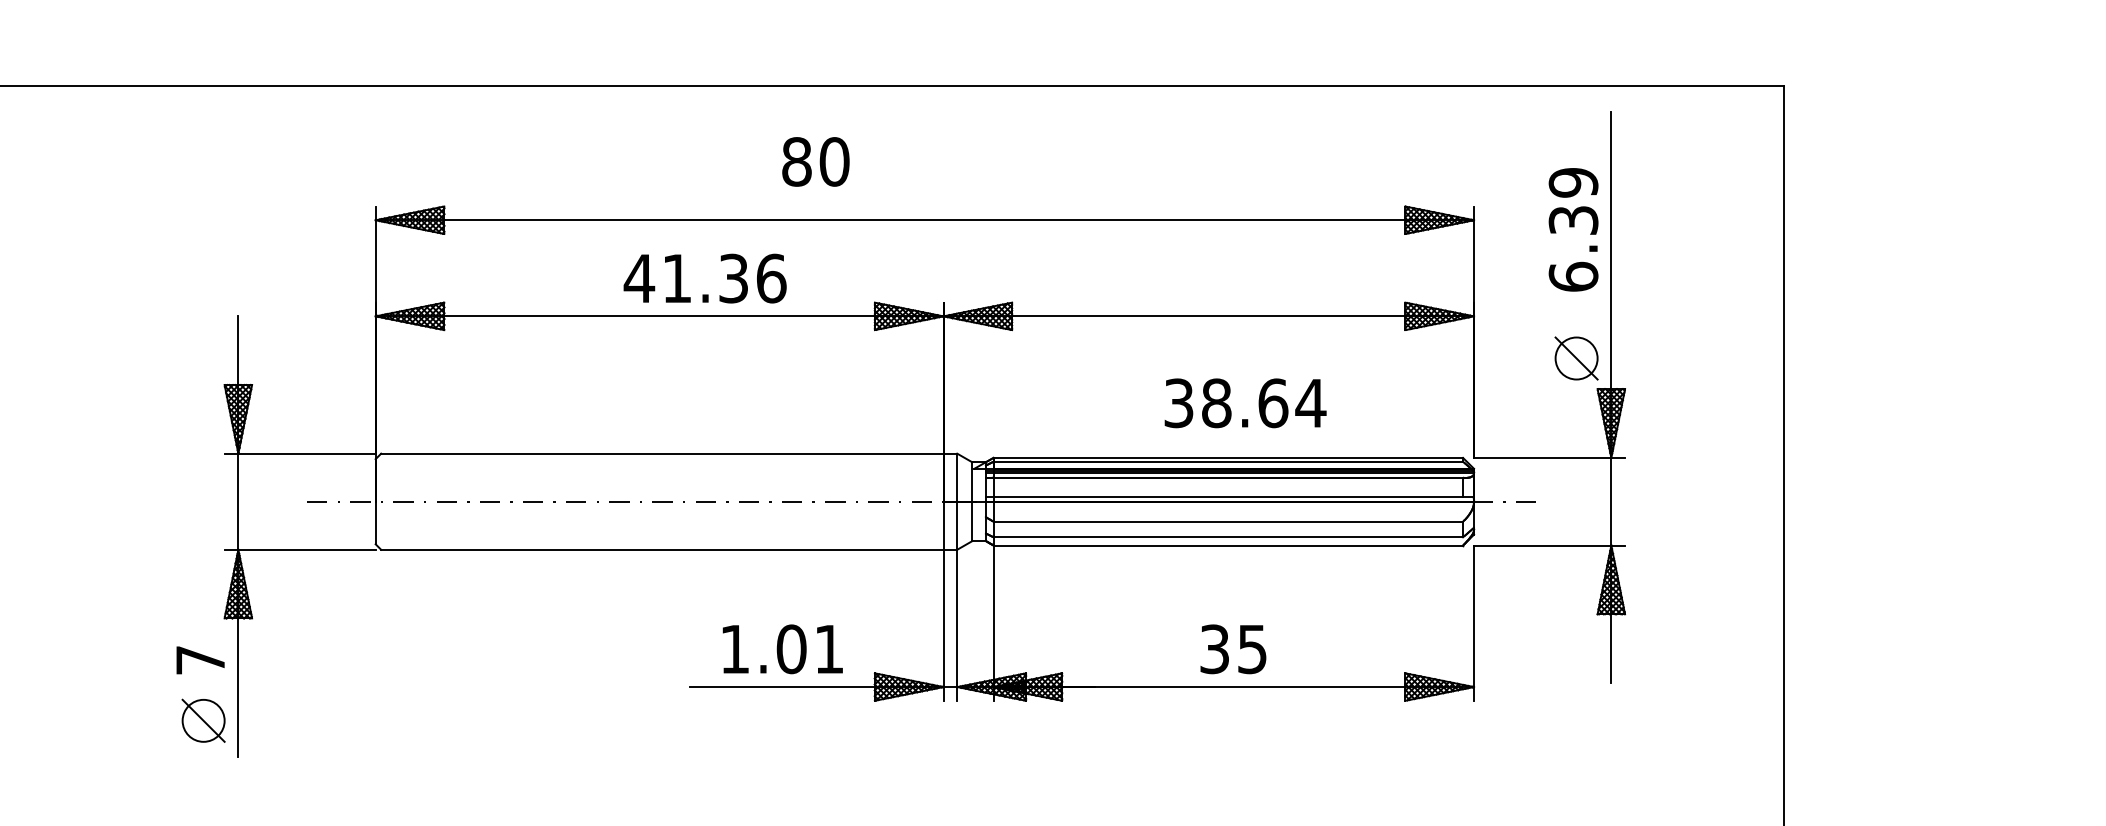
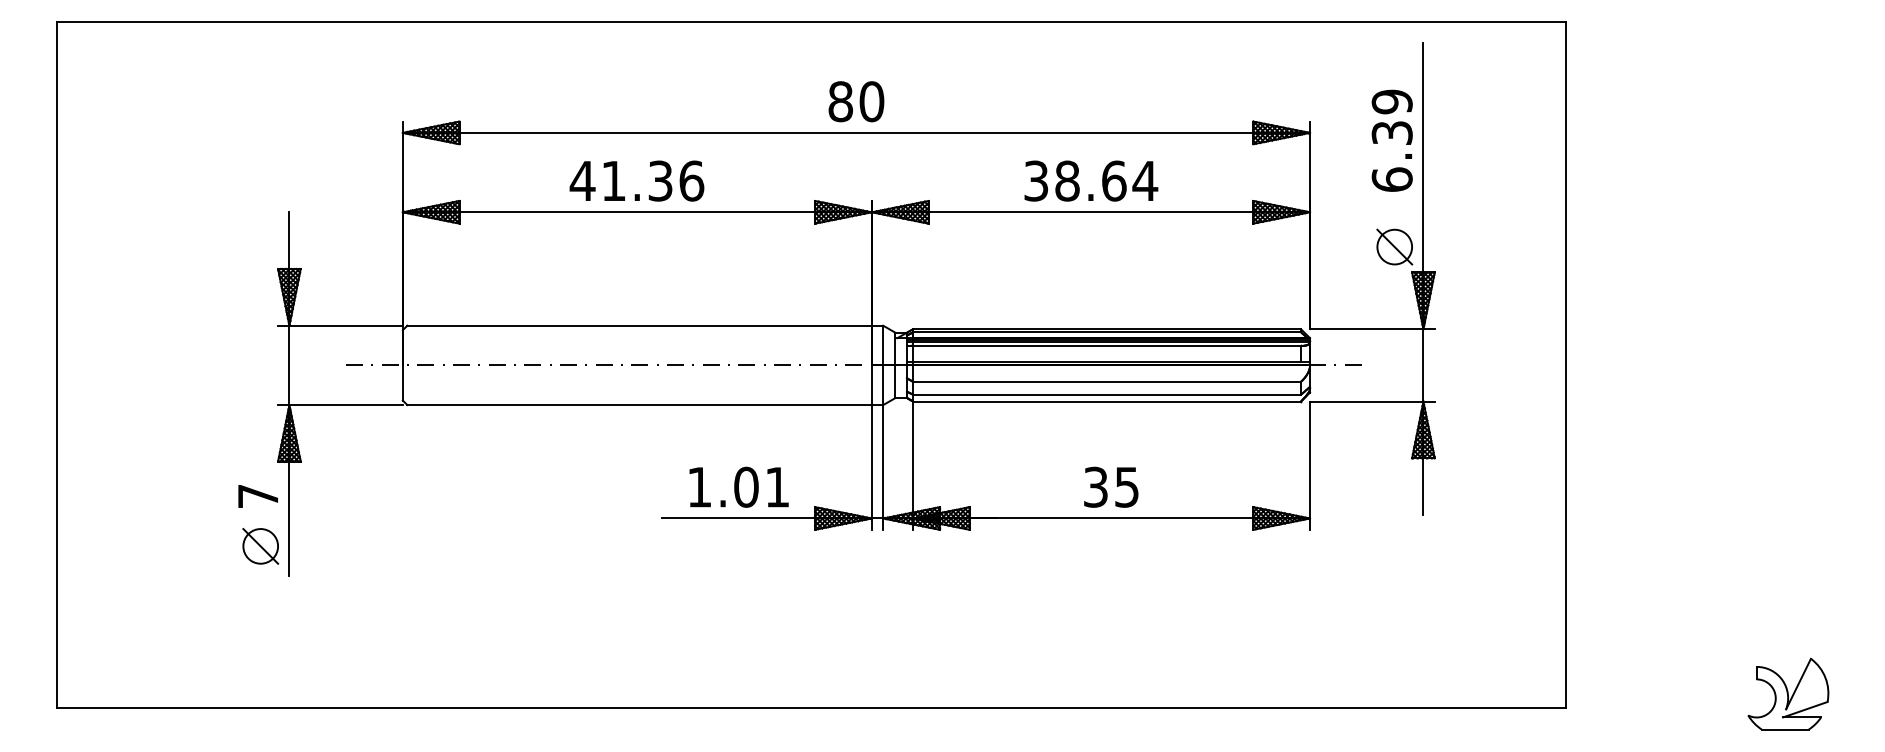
text: (815, 161) -> (856, 101), moved
text: (704, 277) -> (636, 180), moved
text: (1245, 402) -> (1091, 180), moved

